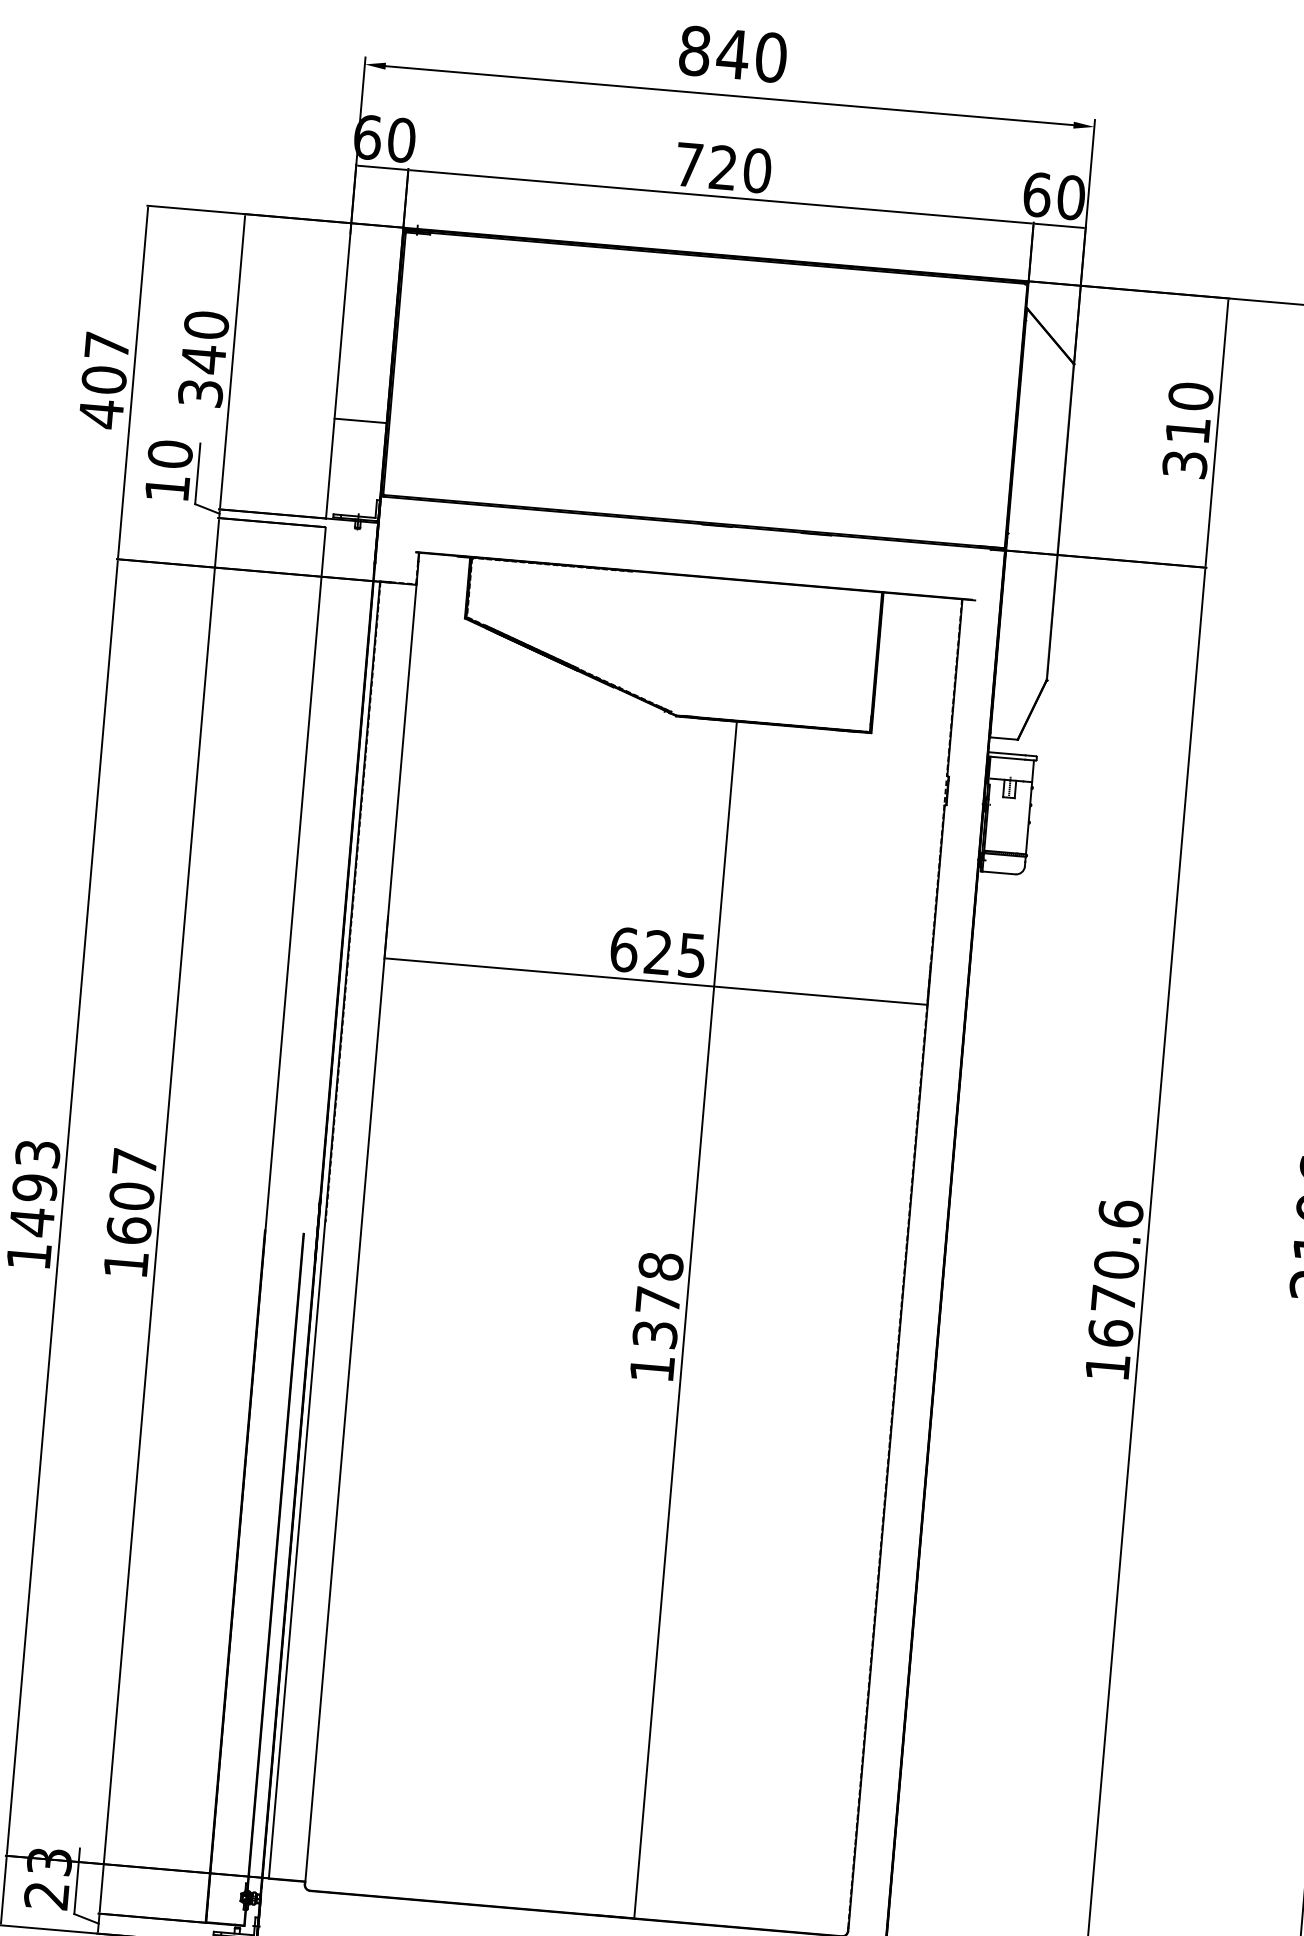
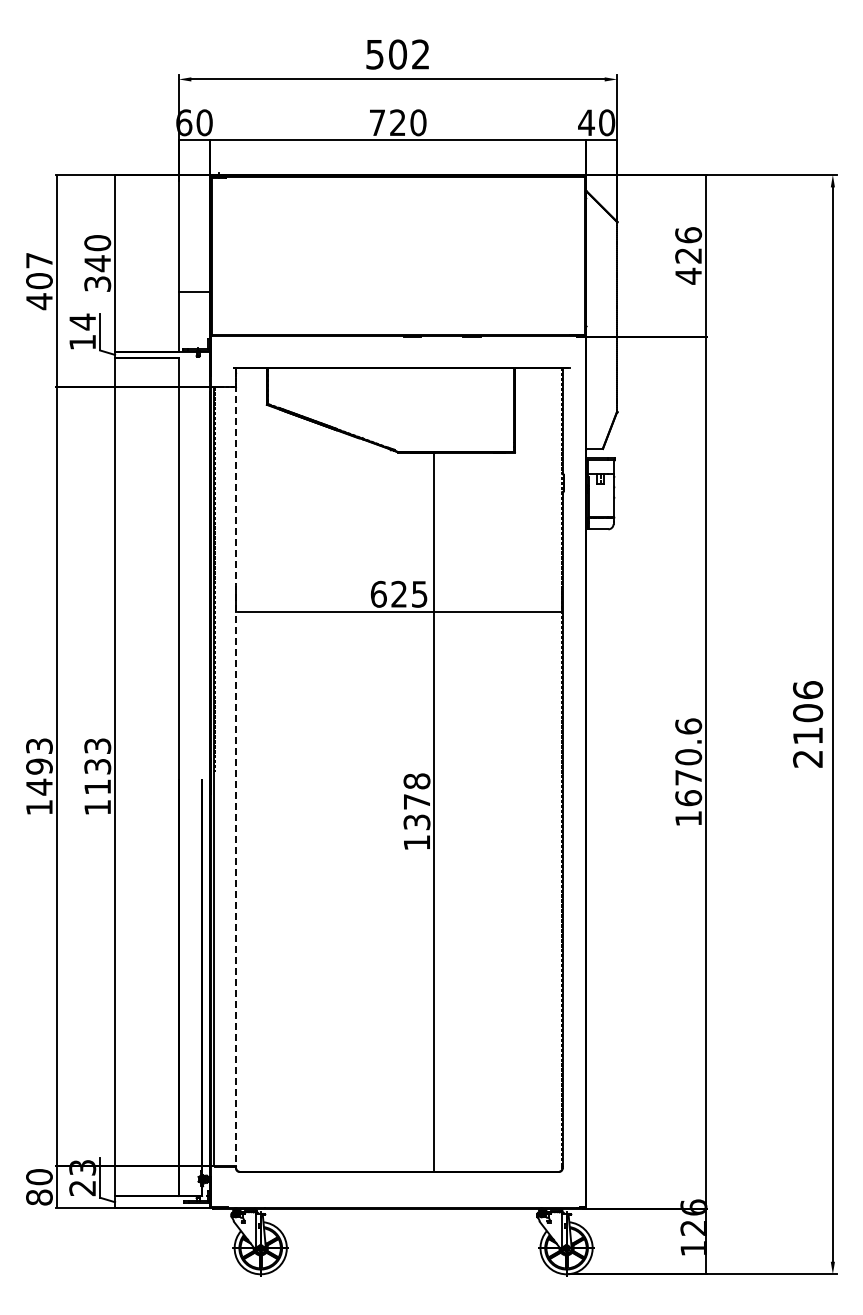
text: (732, 54) -> (397, 54), 840 -> 502
text: (1037, 194) -> (586, 122), 60 -> 40
text: (1187, 430) -> (688, 255), 310 -> 426
text: (170, 453) -> (82, 321), 10 -> 14
text: (131, 1196) -> (97, 766), 1607 -> 1133
line: (361, 1232) -> (236, 776), solid -> dashed

